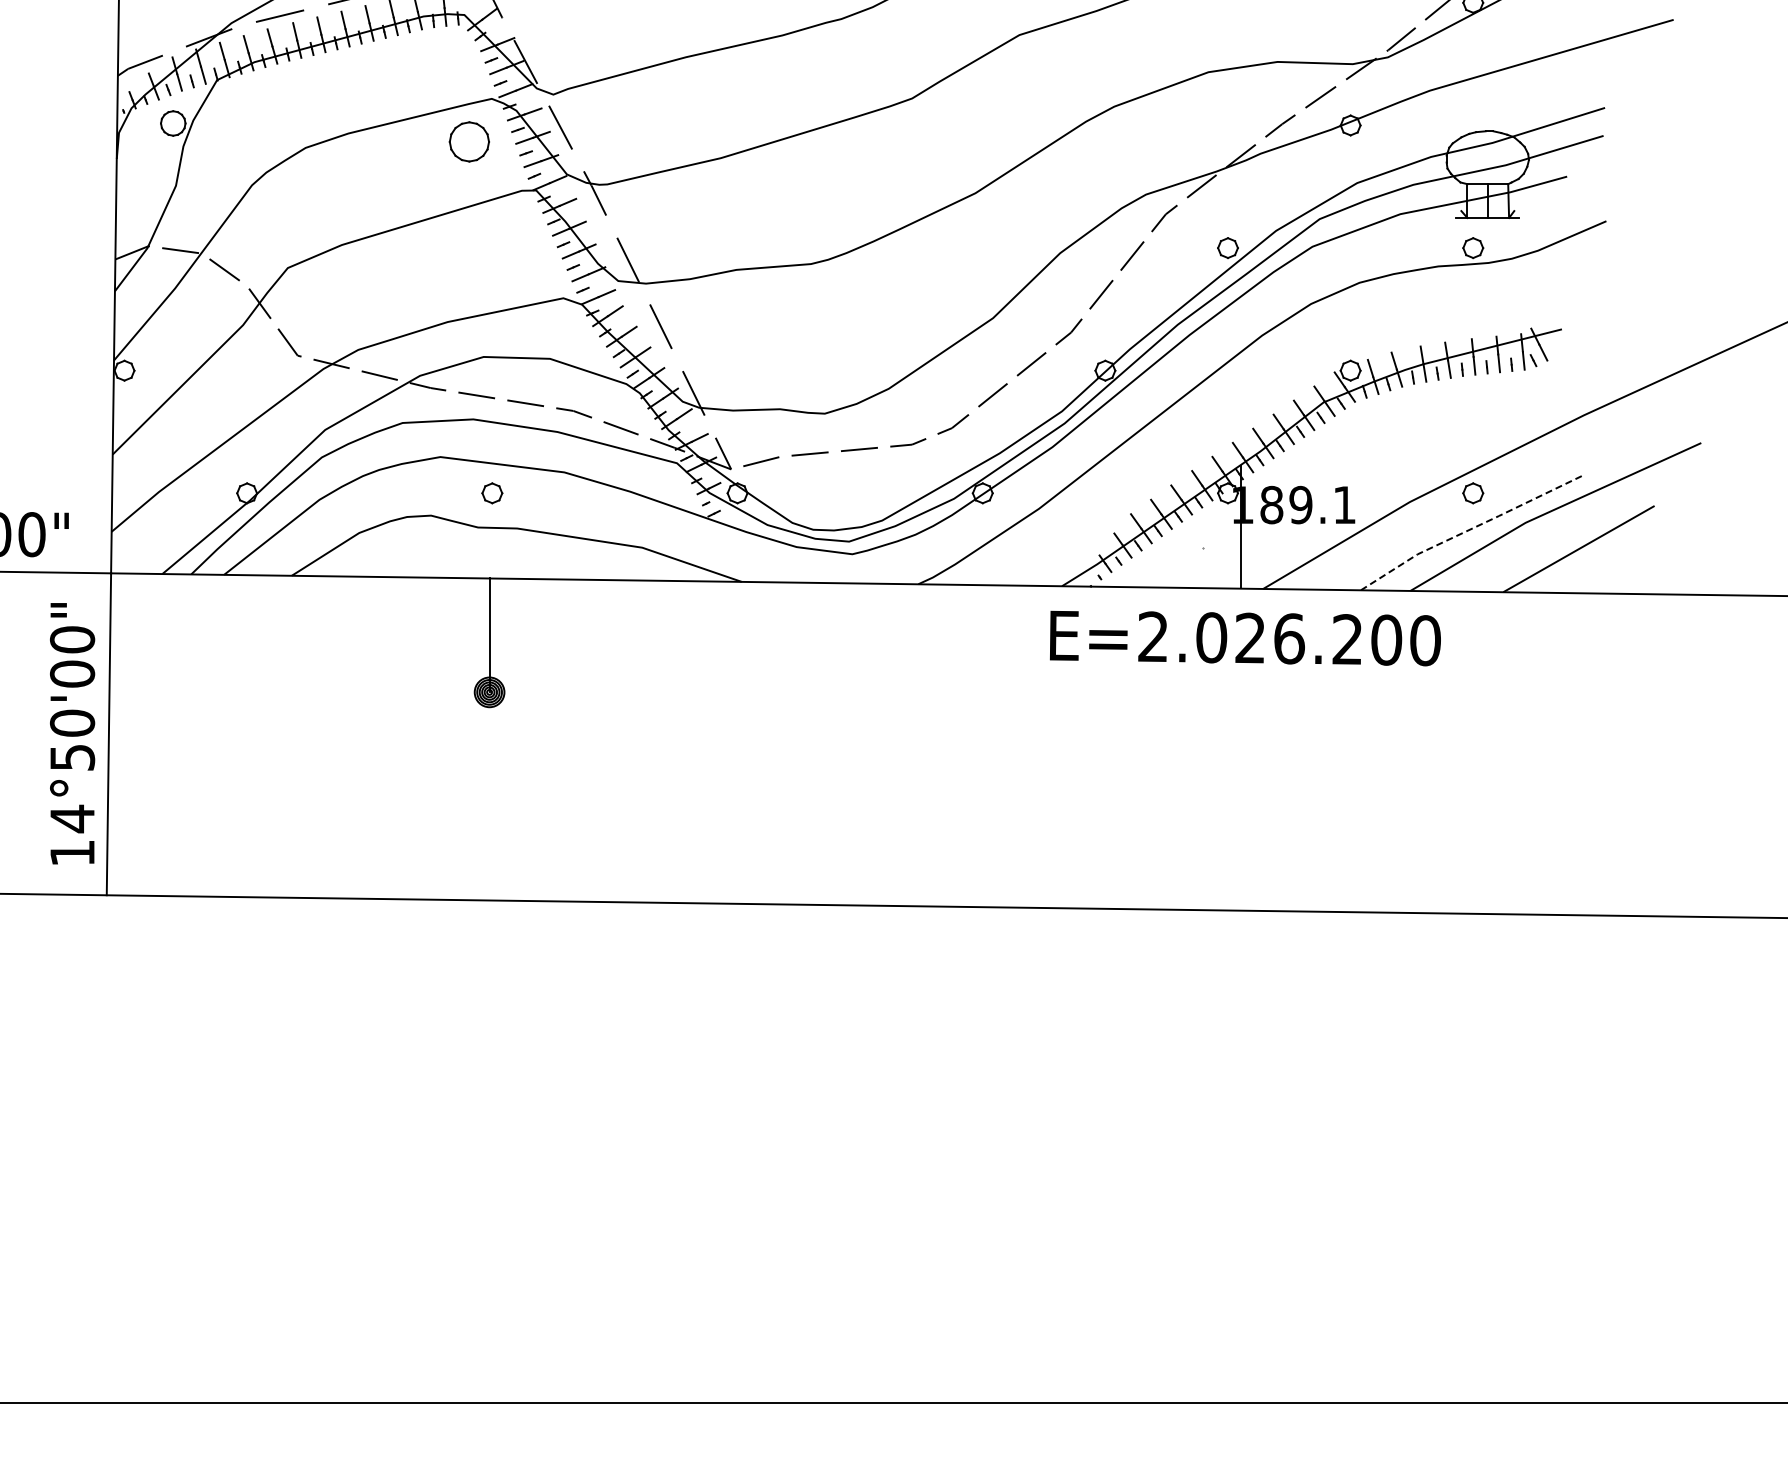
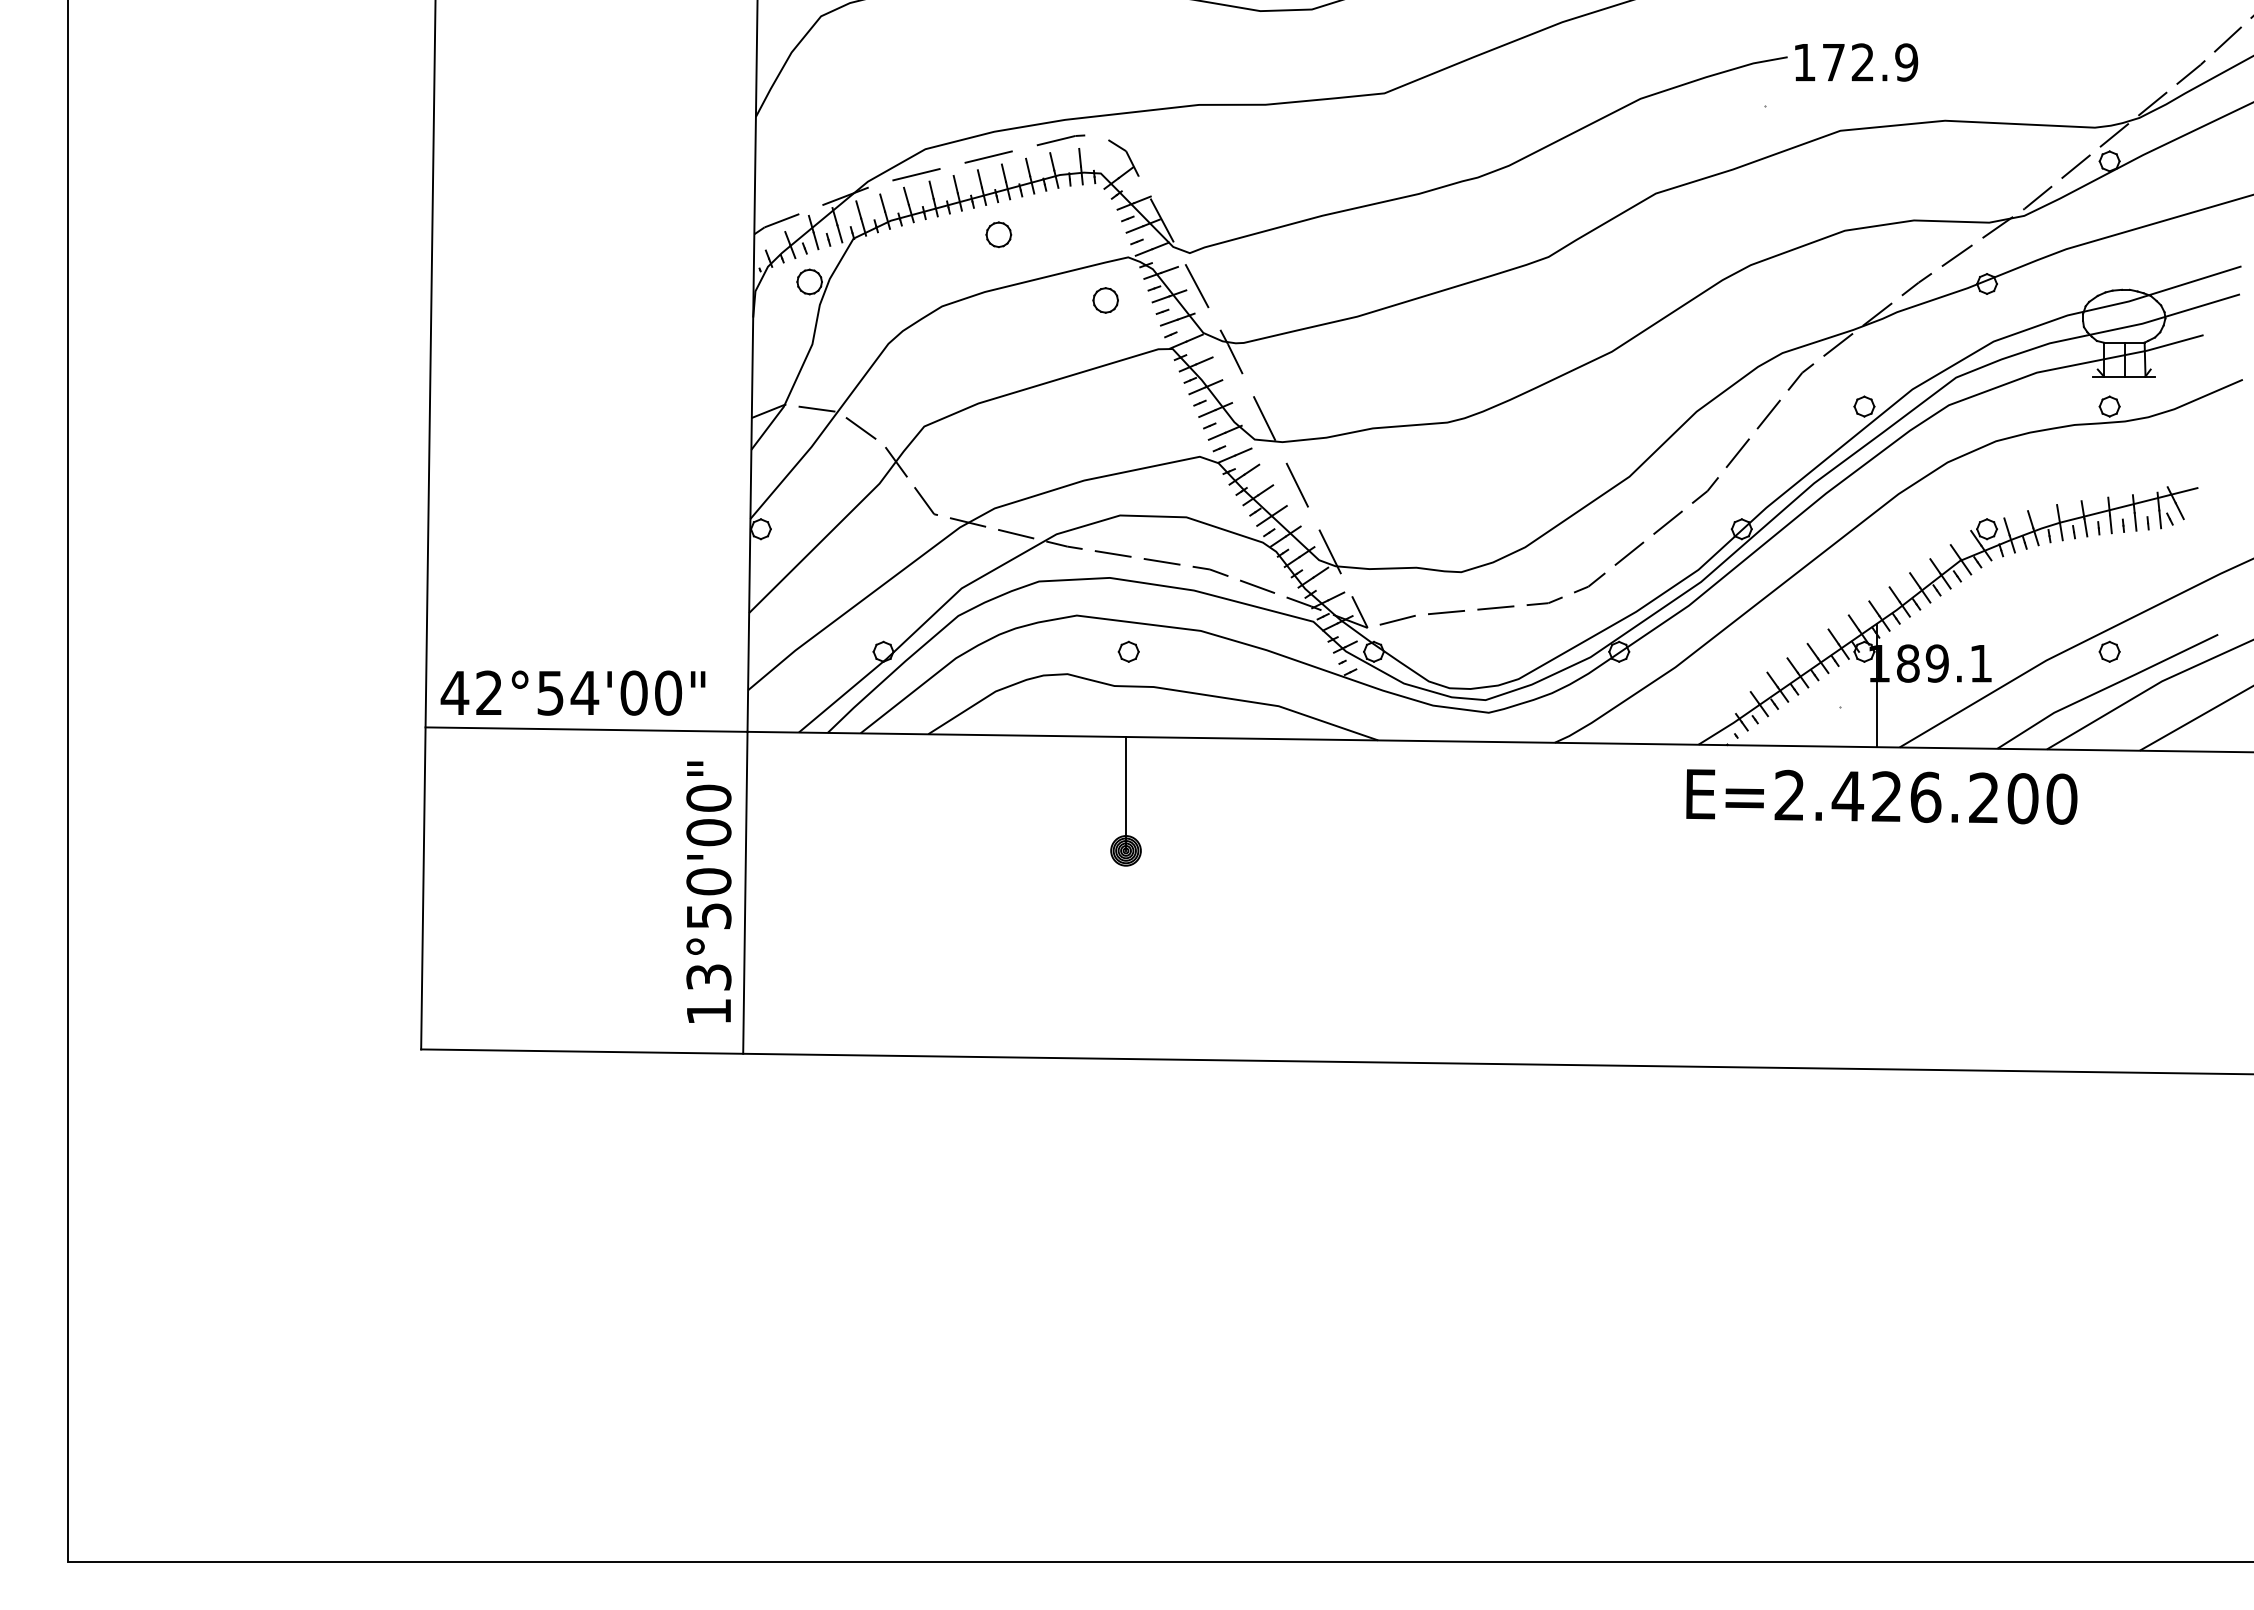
part: (362, 75) -> (998, 234), added
part: (469, 141) -> (1105, 300), size x0.62
line: (1469, 529) -> (2105, 688), dashed -> solid
text: (1211, 636) -> (1847, 795), E=2.026.200 -> E=2.426.200
text: (72, 818) -> (708, 977), 14°50'00" -> 13°50'00"

